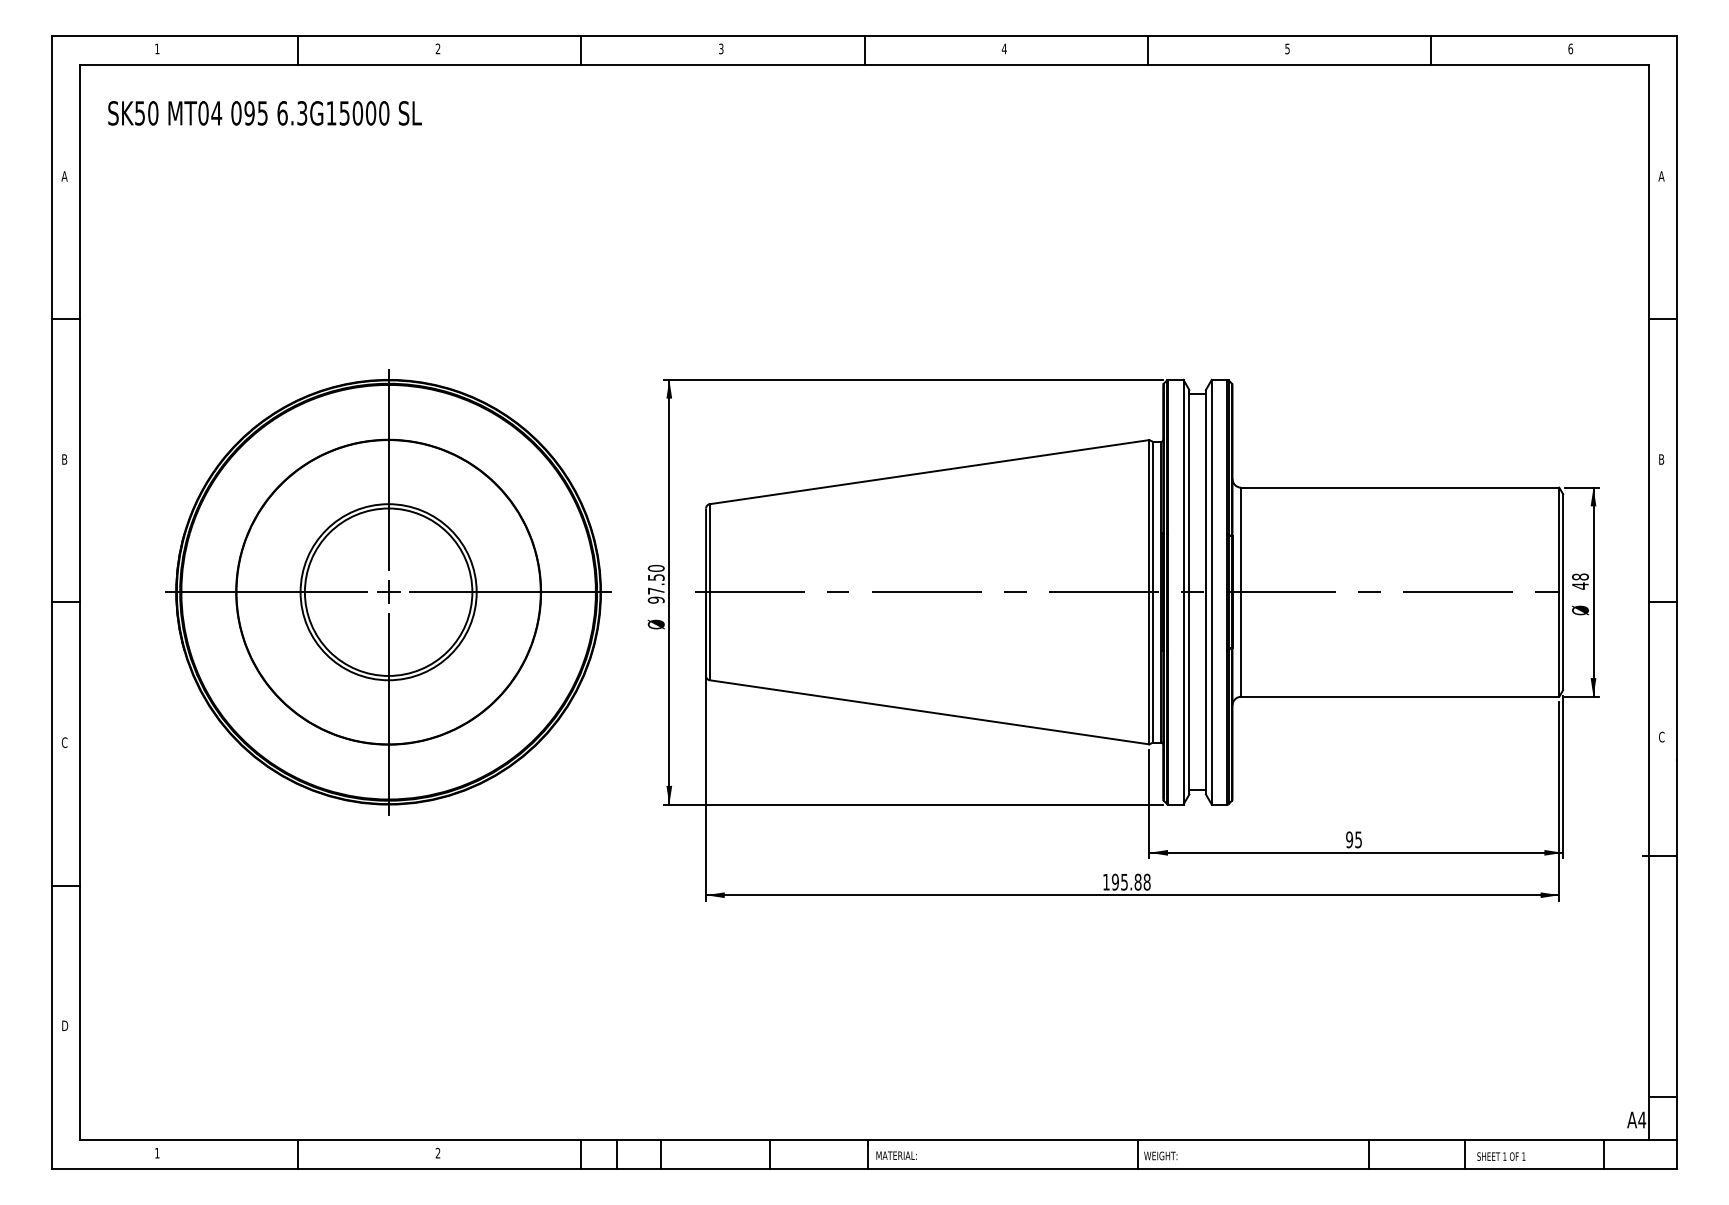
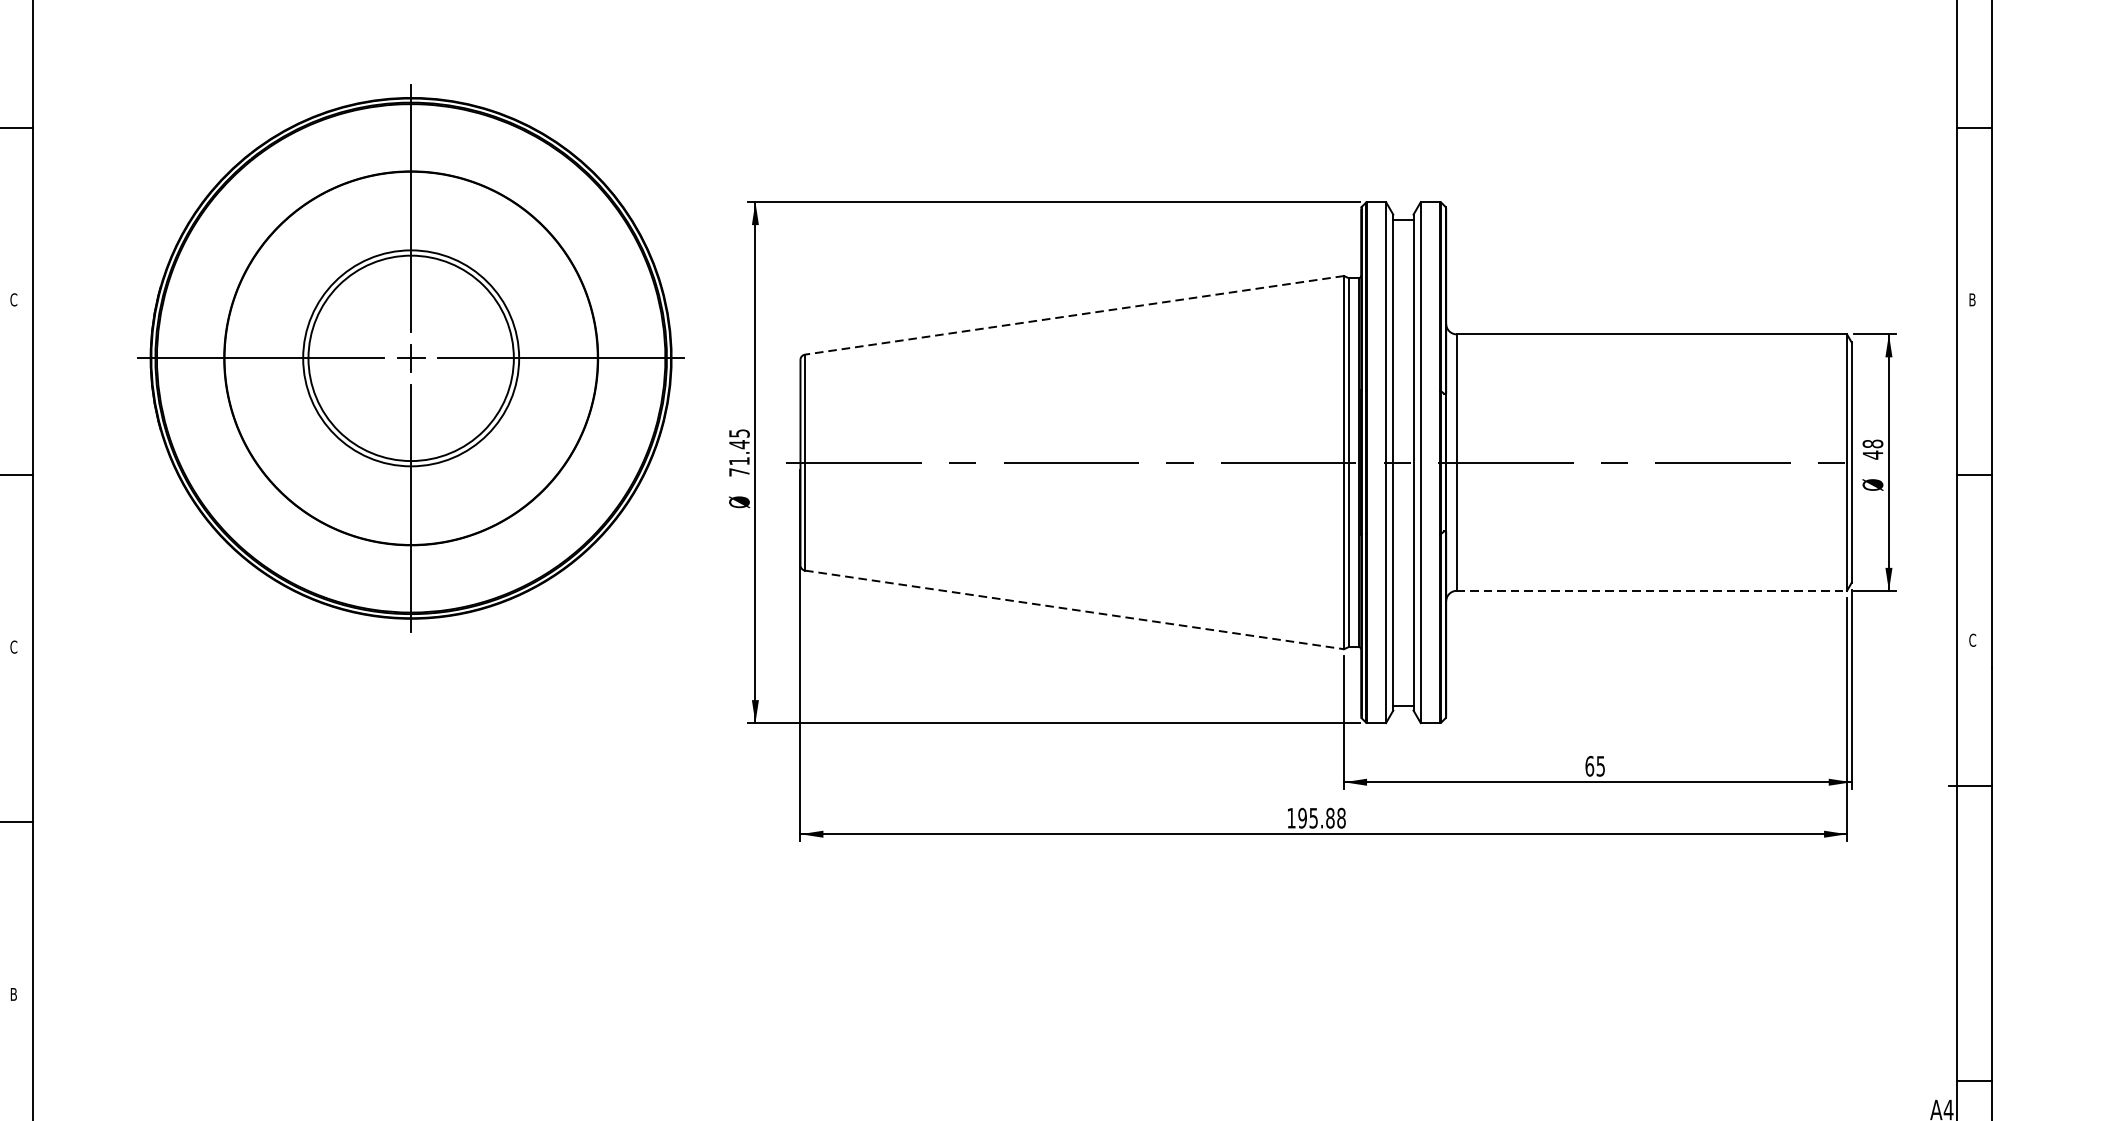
text: (64, 459) -> (13, 299), B -> C
line: (929, 472) -> (1074, 315), solid -> dashed
text: (655, 584) -> (738, 453), 97.50 -> 71.45
part: (388, 592) -> (410, 358), moved
line: (1400, 696) -> (1652, 590), solid -> dashed
line: (930, 712) -> (1075, 610), solid -> dashed
text: (1349, 839) -> (1589, 765), 95 -> 65
text: (65, 1025) -> (14, 994), D -> B

